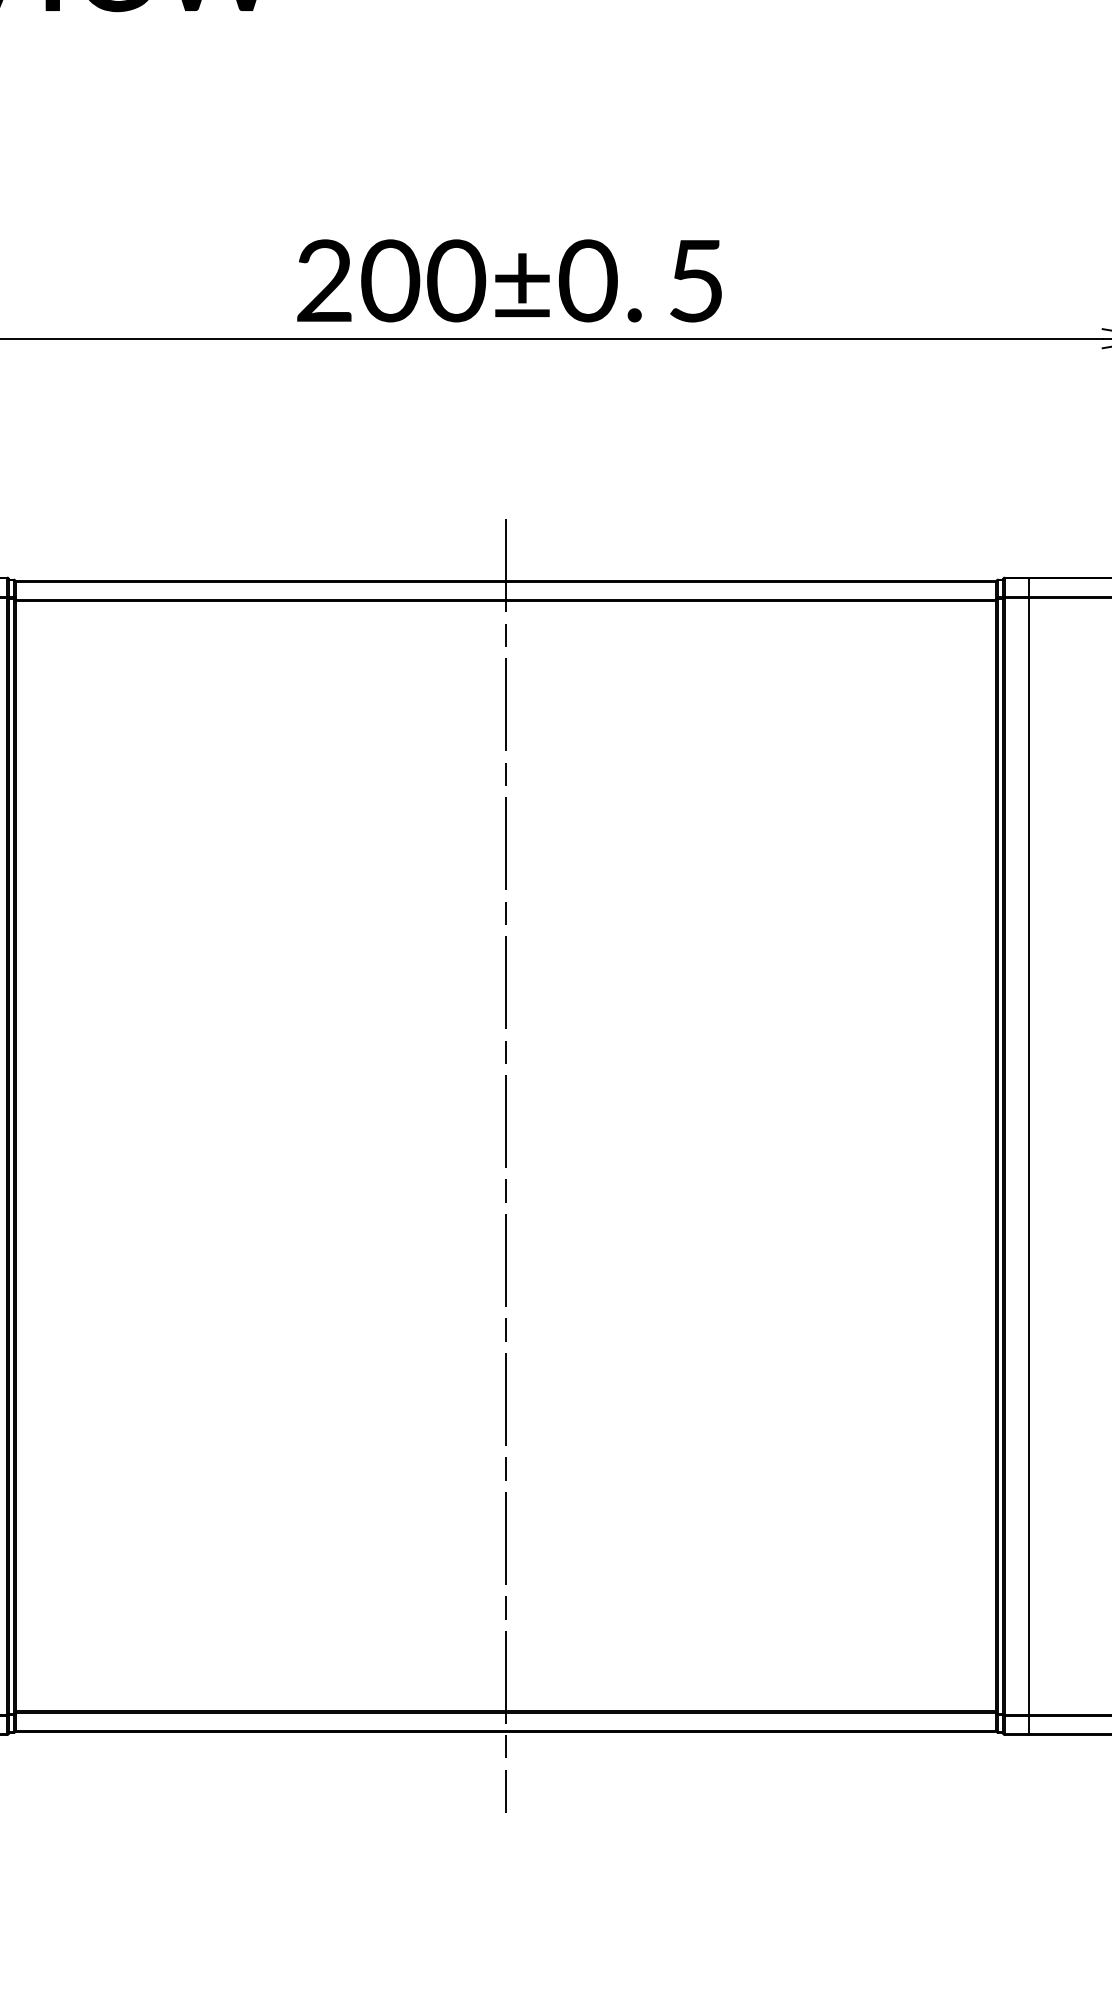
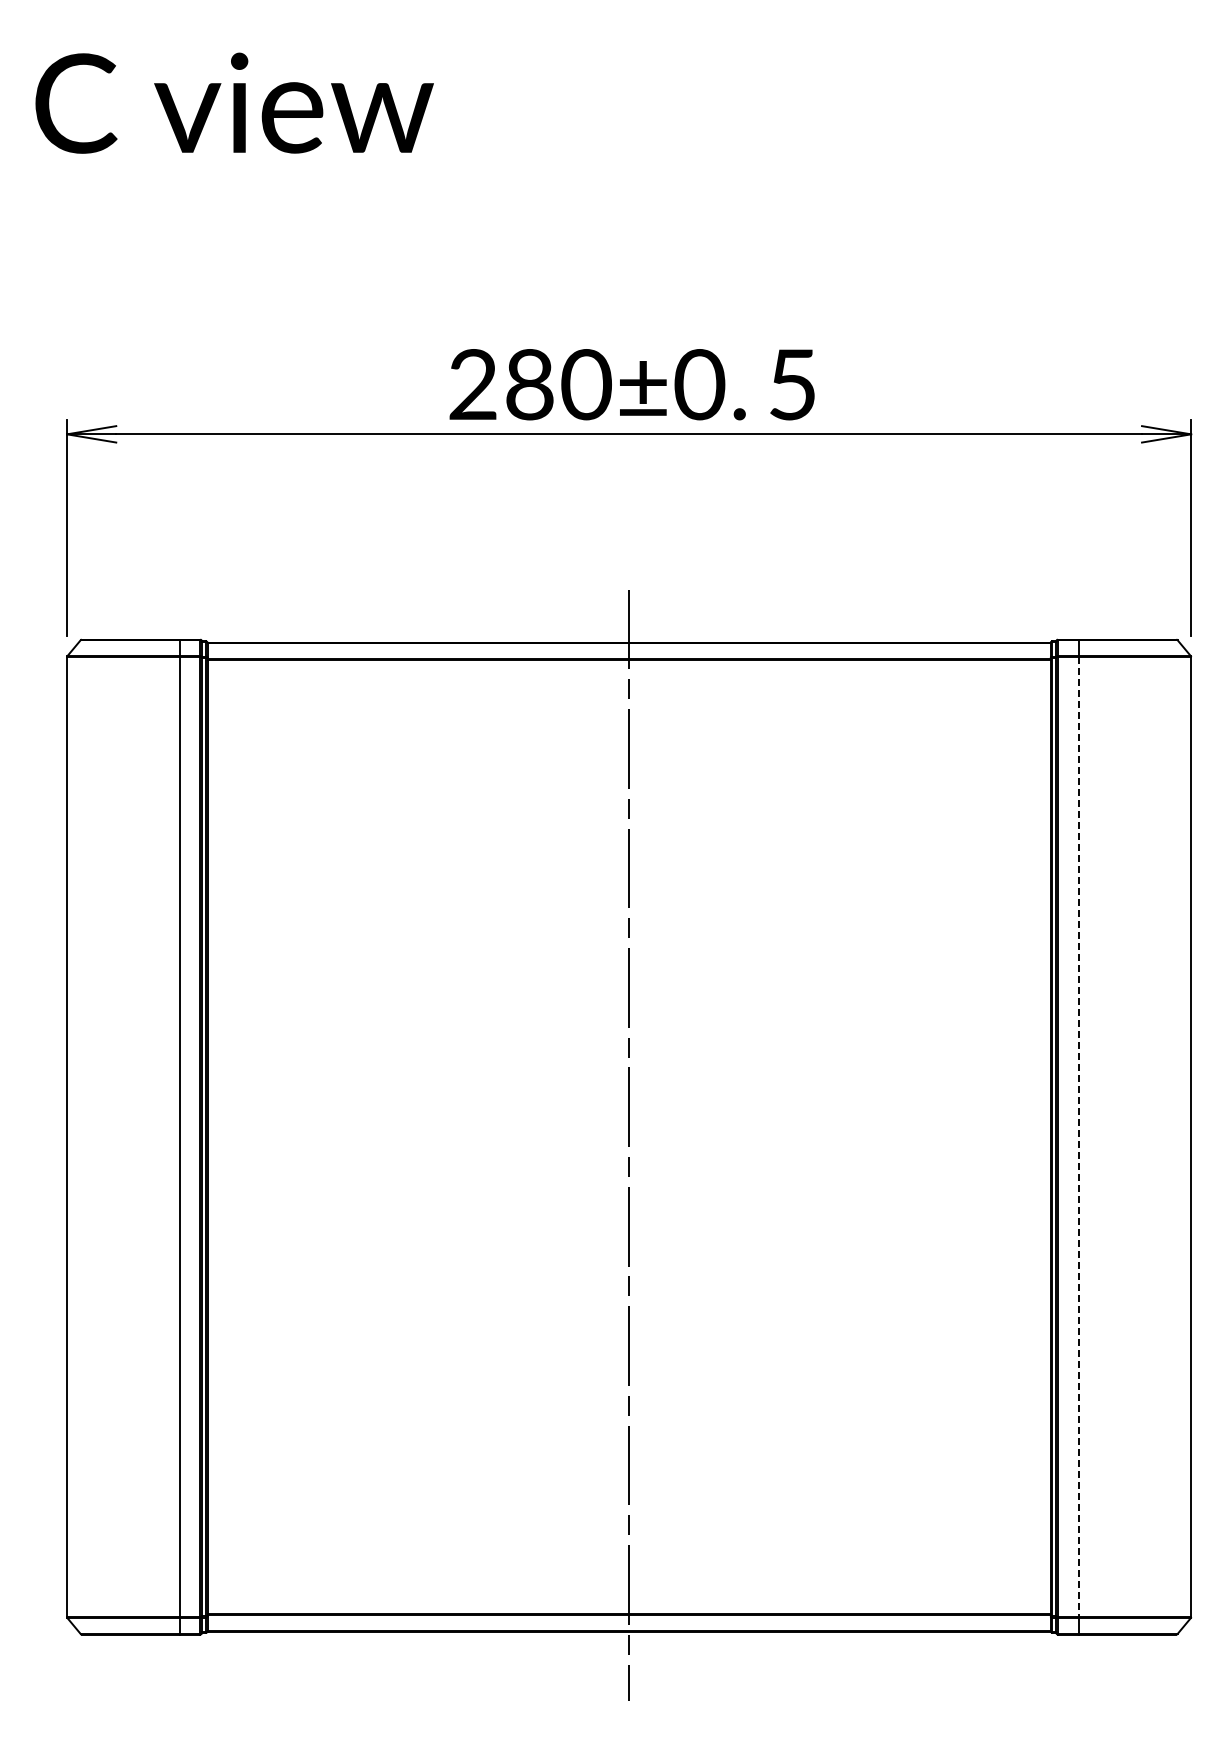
text: (390, 280) -> (529, 384), 200±0. -> 280±0.
line: (1028, 1156) -> (1078, 1137), solid -> dashed

